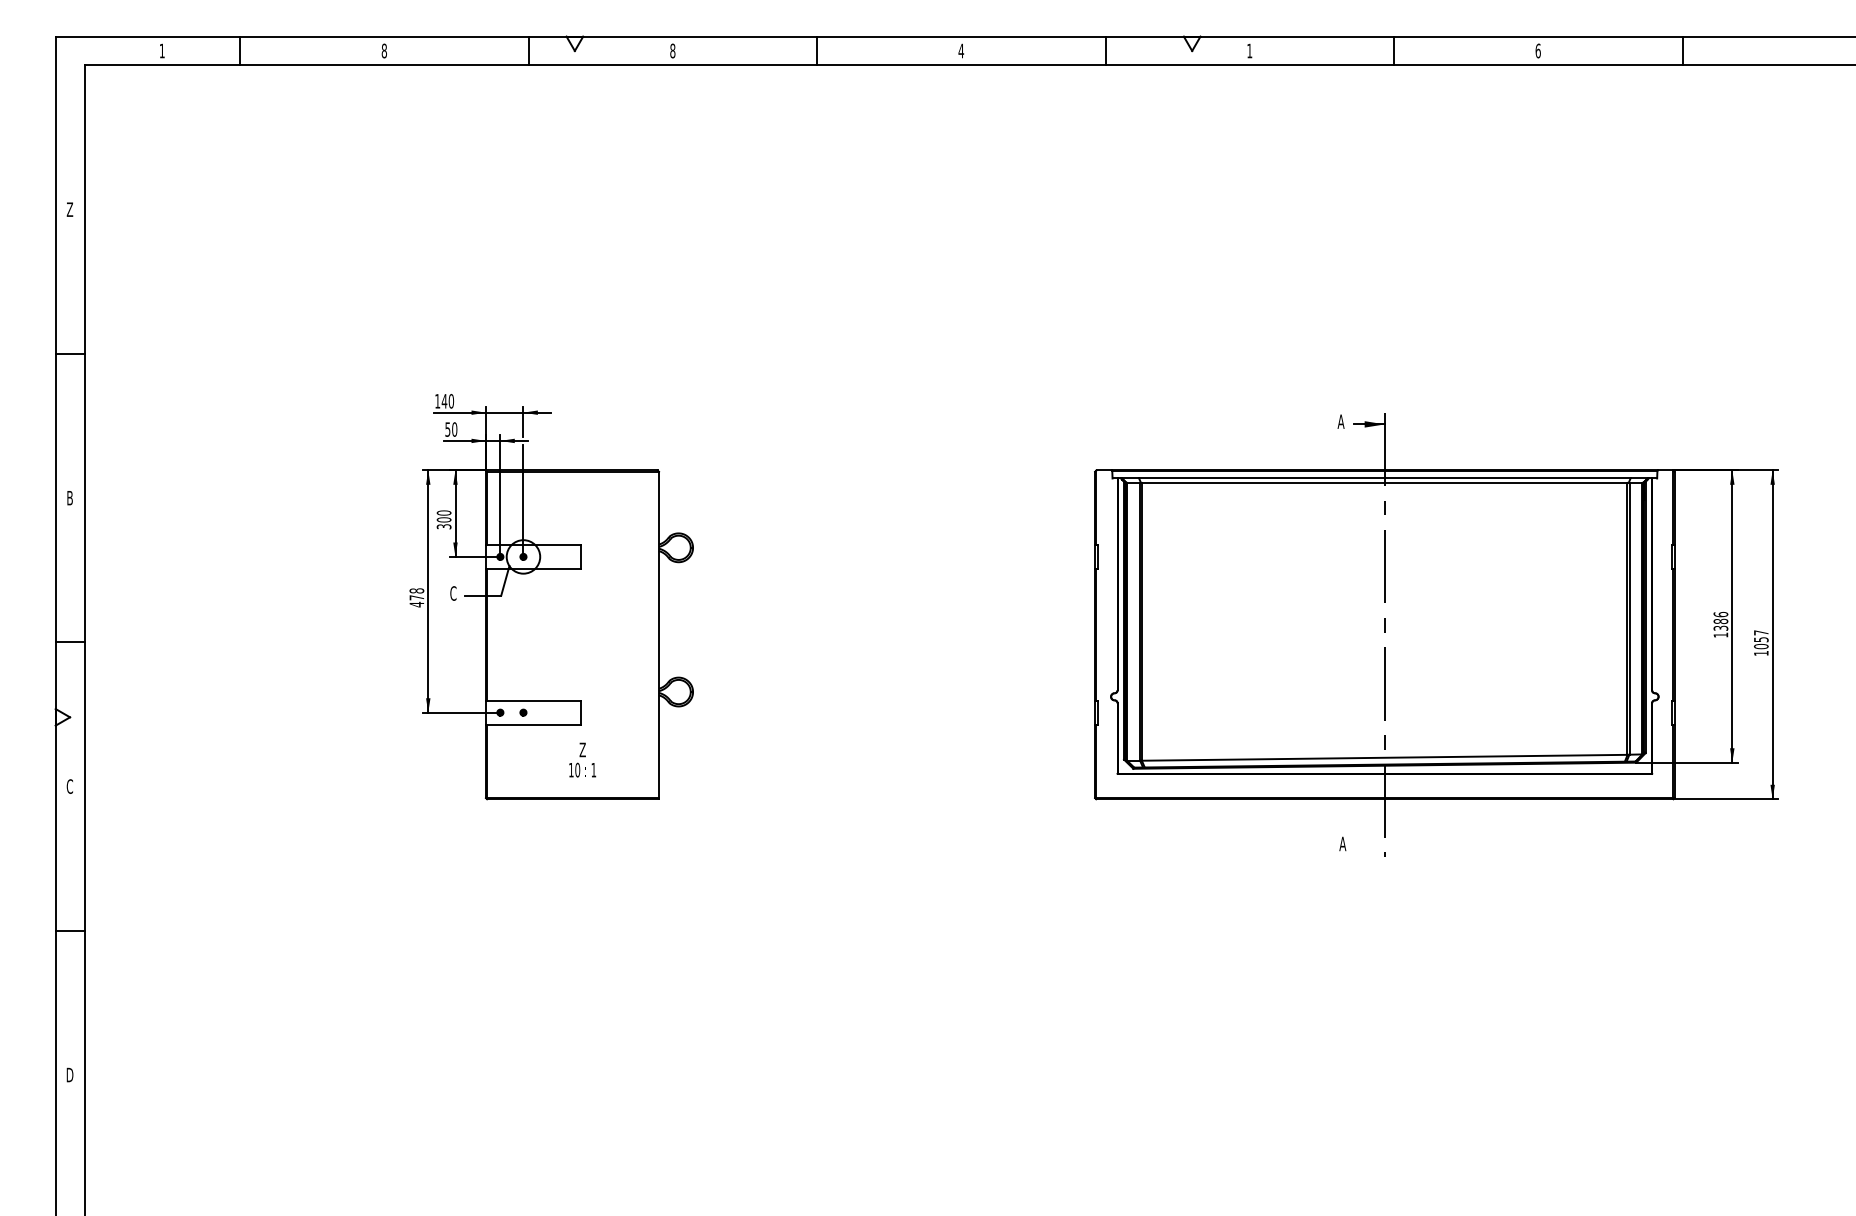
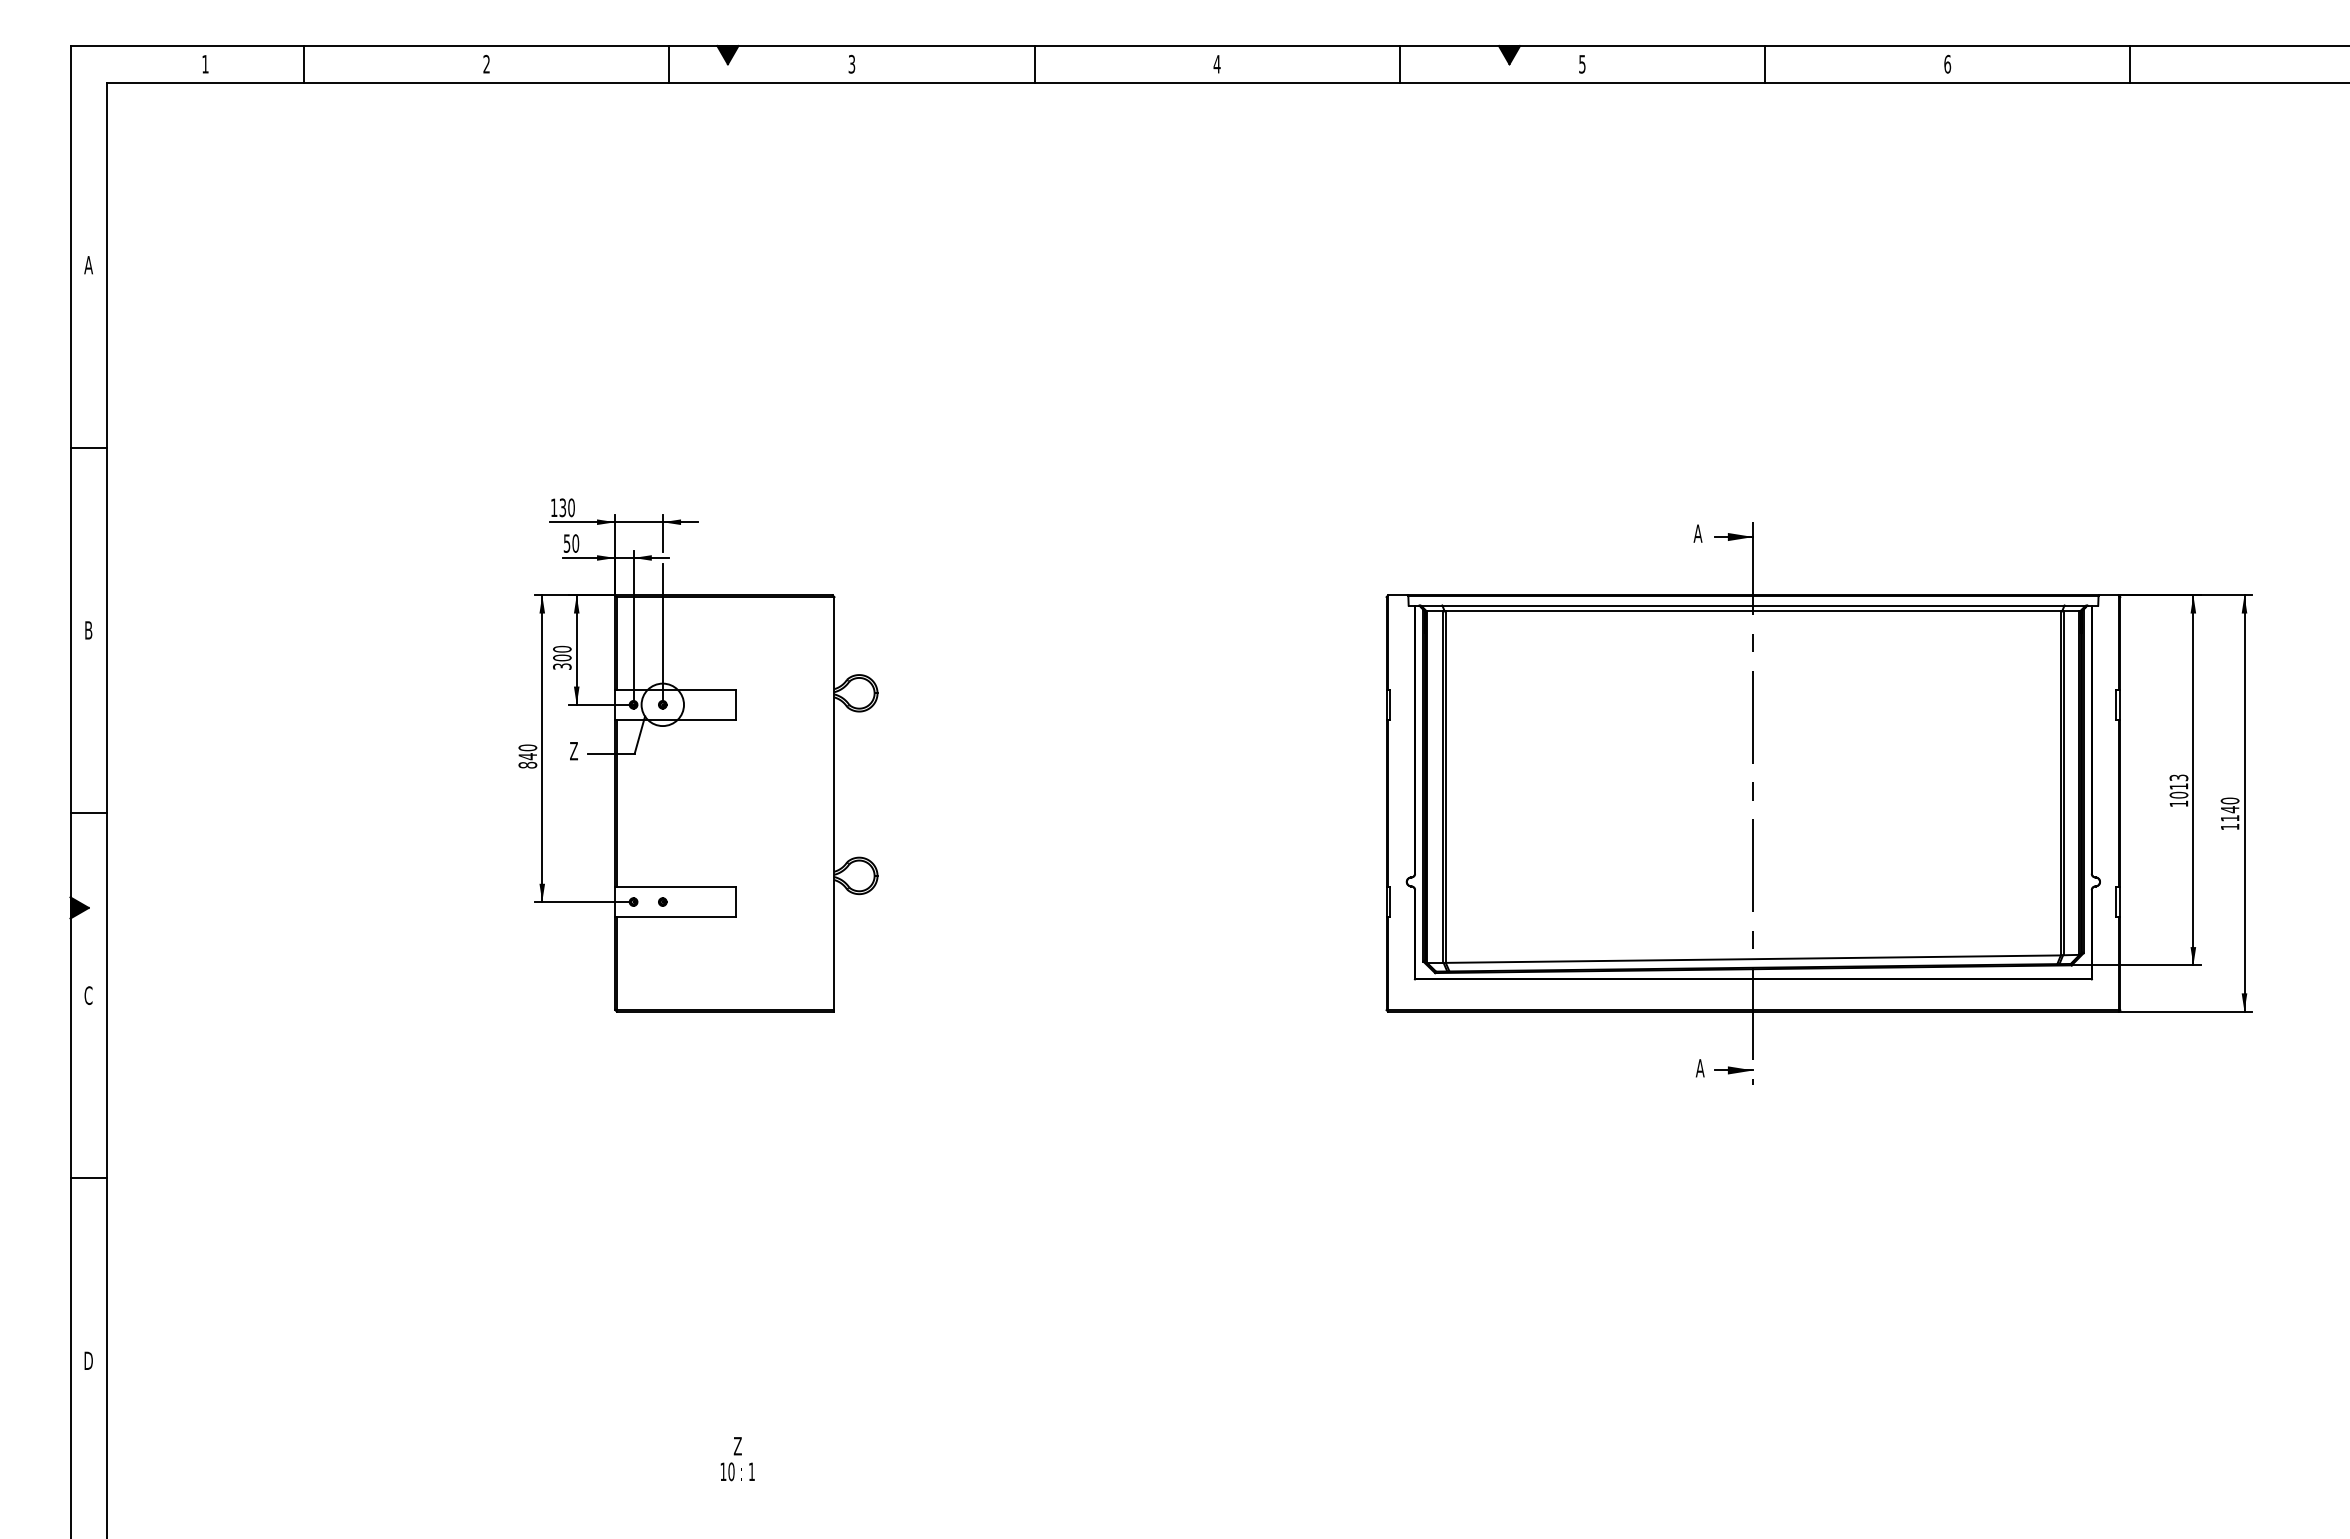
fill: (574, 44) -> (727, 55), added
fill: (1192, 44) -> (1509, 55), added
text: (384, 51) -> (486, 64), 8 -> 2
text: (672, 51) -> (851, 64), 8 -> 3
text: (1249, 51) -> (1582, 64), 1 -> 5
text: (69, 209) -> (88, 265), Z -> A
text: (444, 401) -> (562, 507), 140 -> 130
text: (453, 592) -> (574, 750), C -> Z
text: (416, 597) -> (527, 756), 478 -> 840
text: (1720, 621) -> (2178, 786), 1386 -> 1013
text: (1760, 639) -> (2229, 809), 1057 -> 1140
fill: (62, 716) -> (79, 907), added
text: (582, 760) -> (737, 1459), moved
part: (1369, 845) -> (1733, 1070), added

